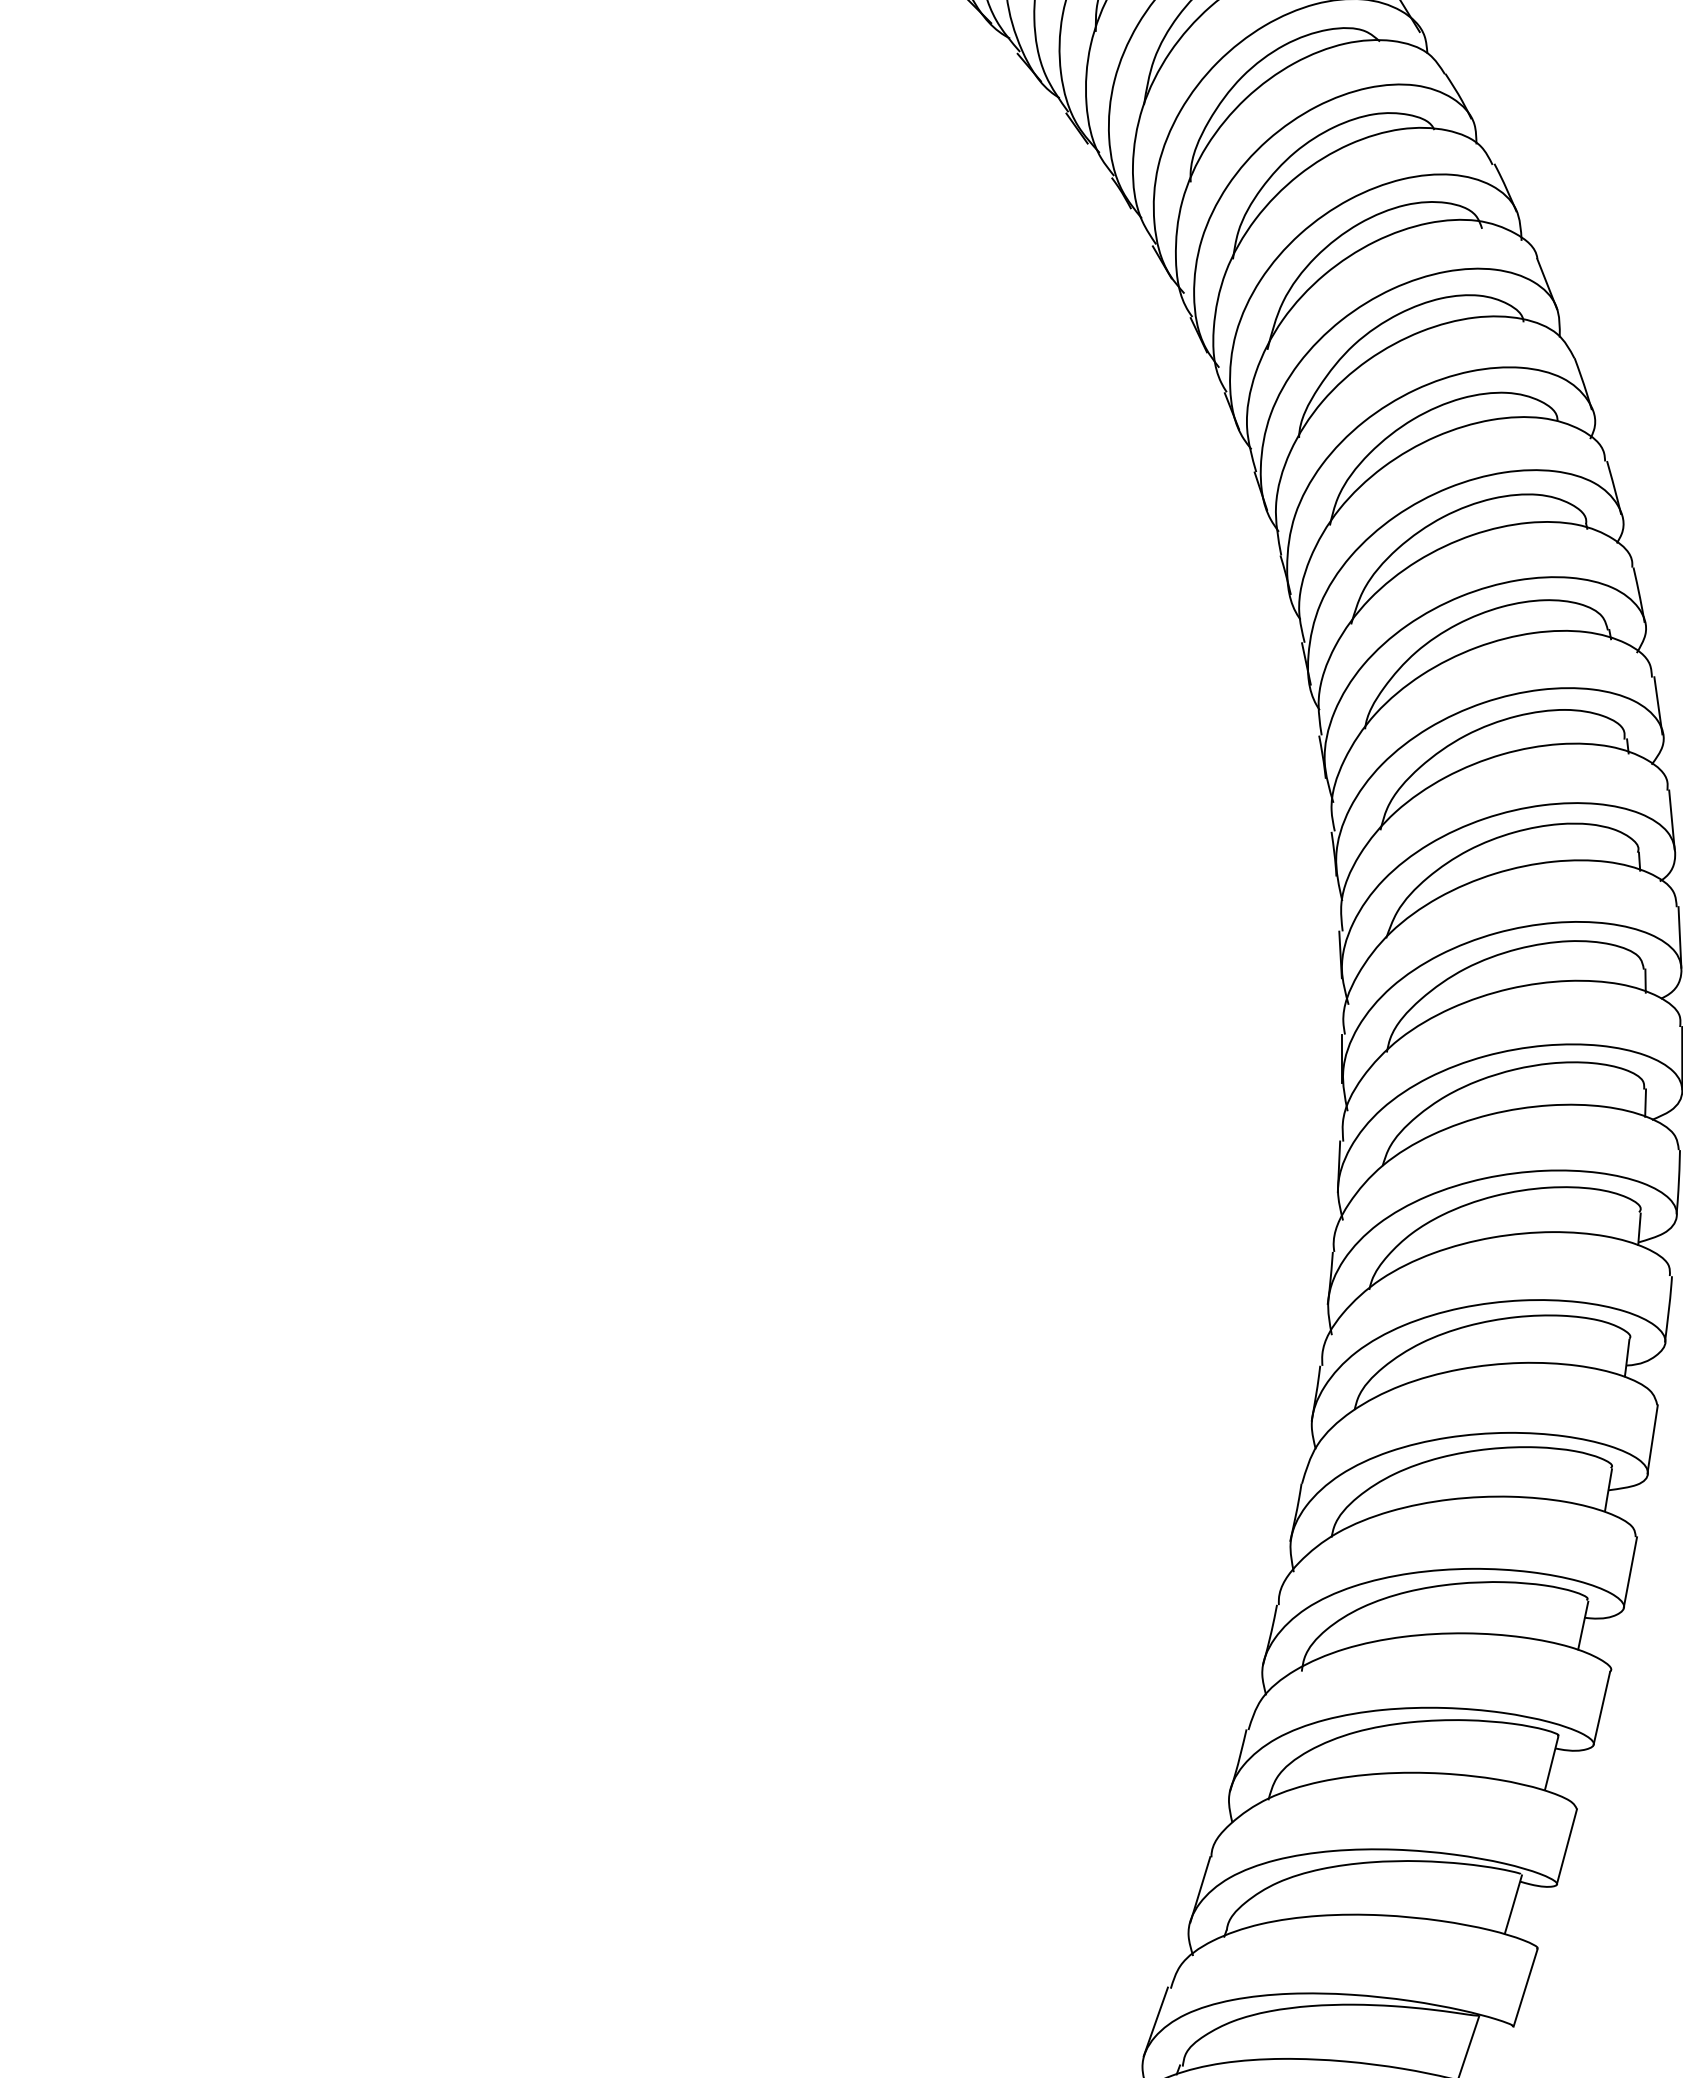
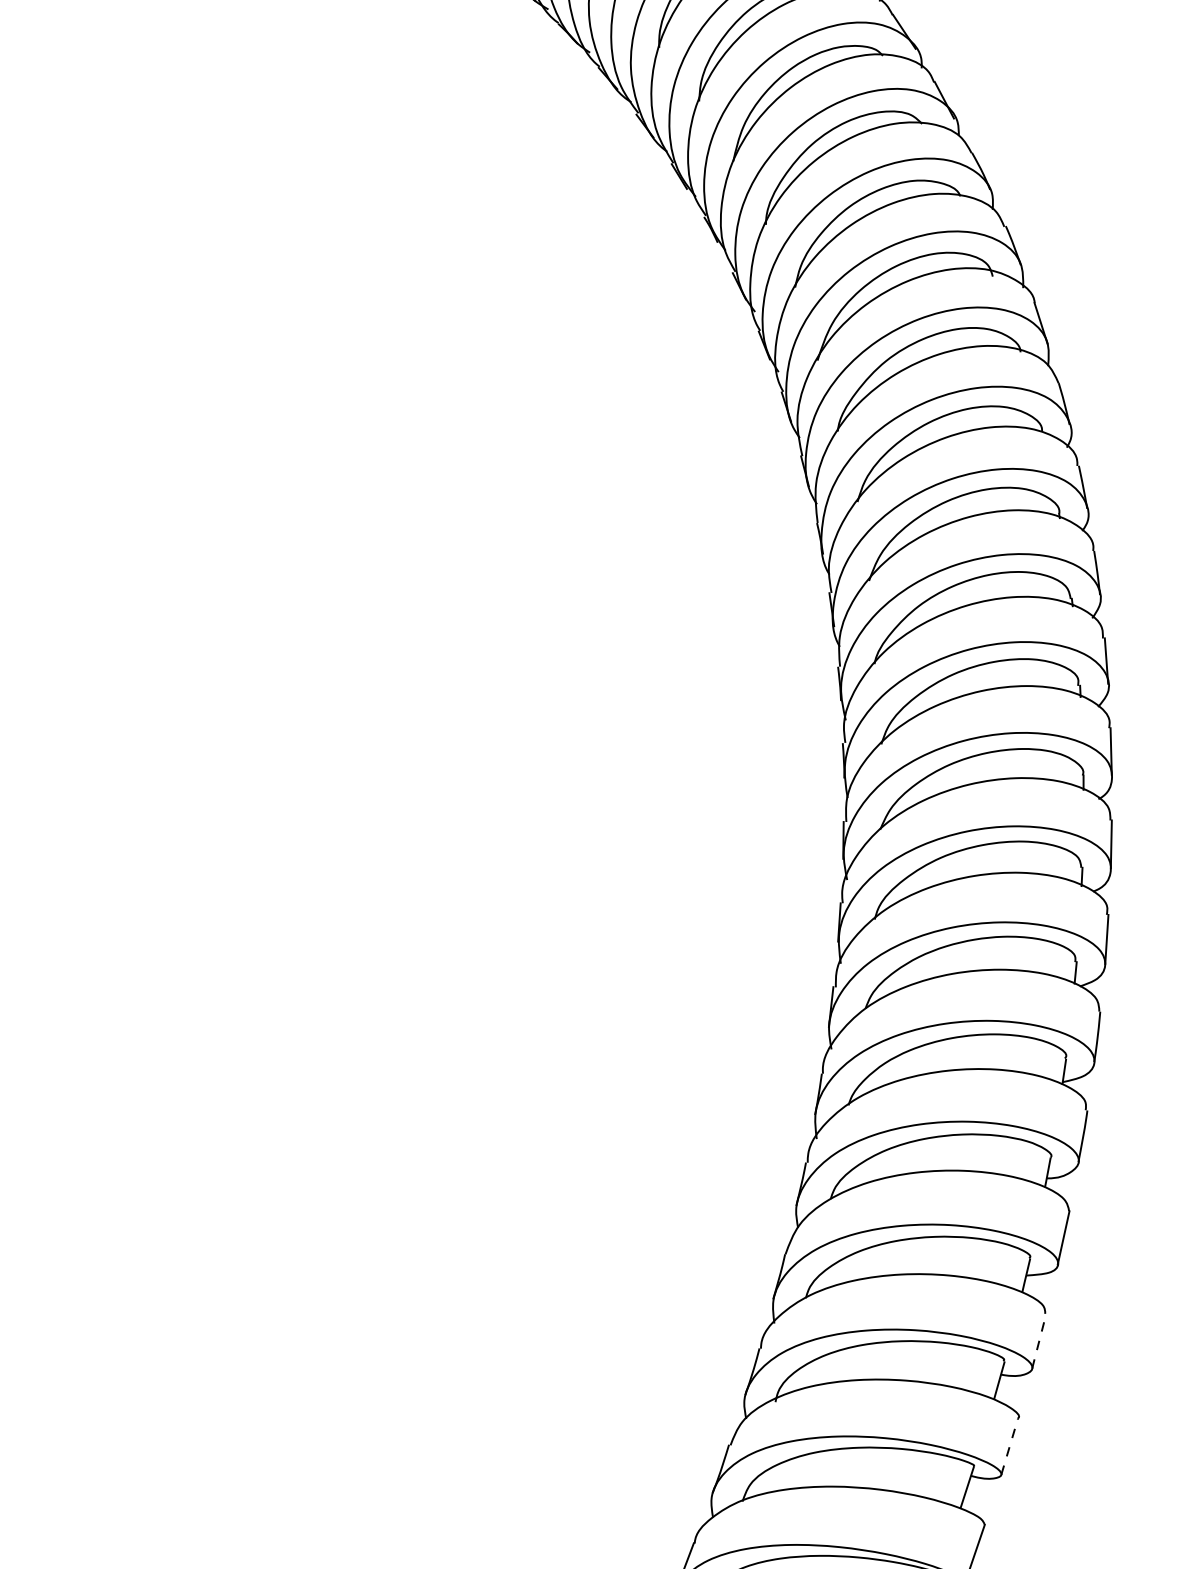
line: (1630, 1572) -> (1039, 1341), solid -> dashed
line: (1602, 1707) -> (1010, 1446), solid -> dashed

